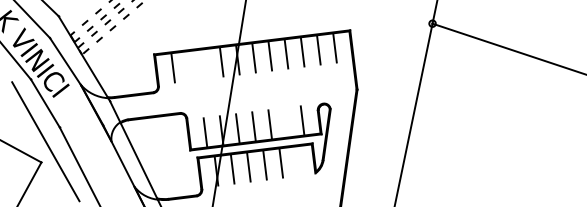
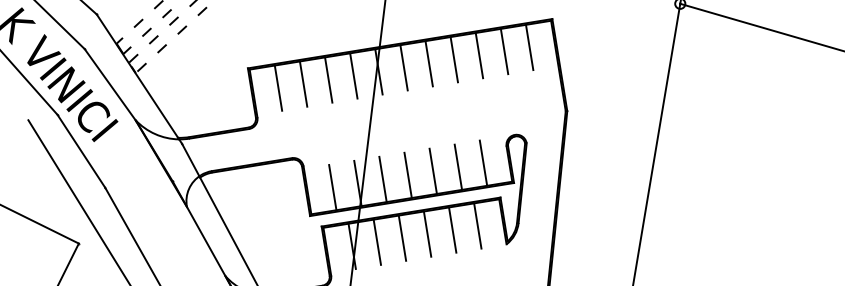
line: (205, 63) -> (328, 79), added
line: (189, 65) -> (303, 83), added
line: (286, 122) -> (458, 166), added
line: (297, 160) -> (477, 225), added

